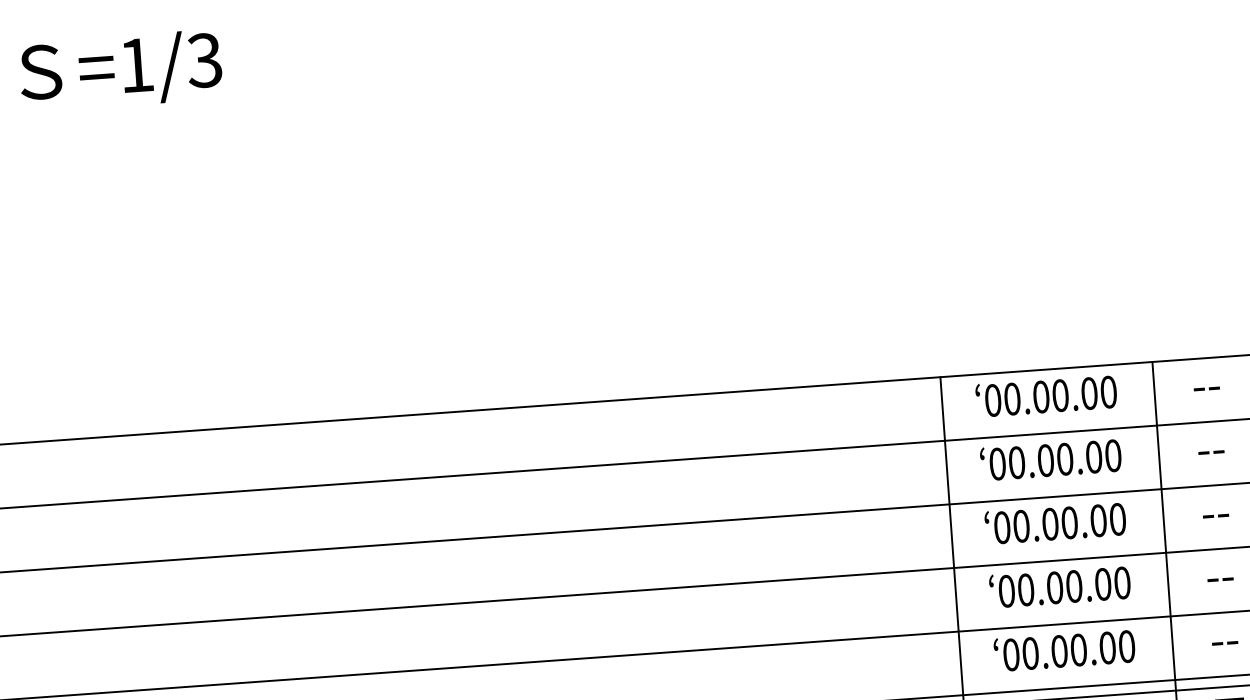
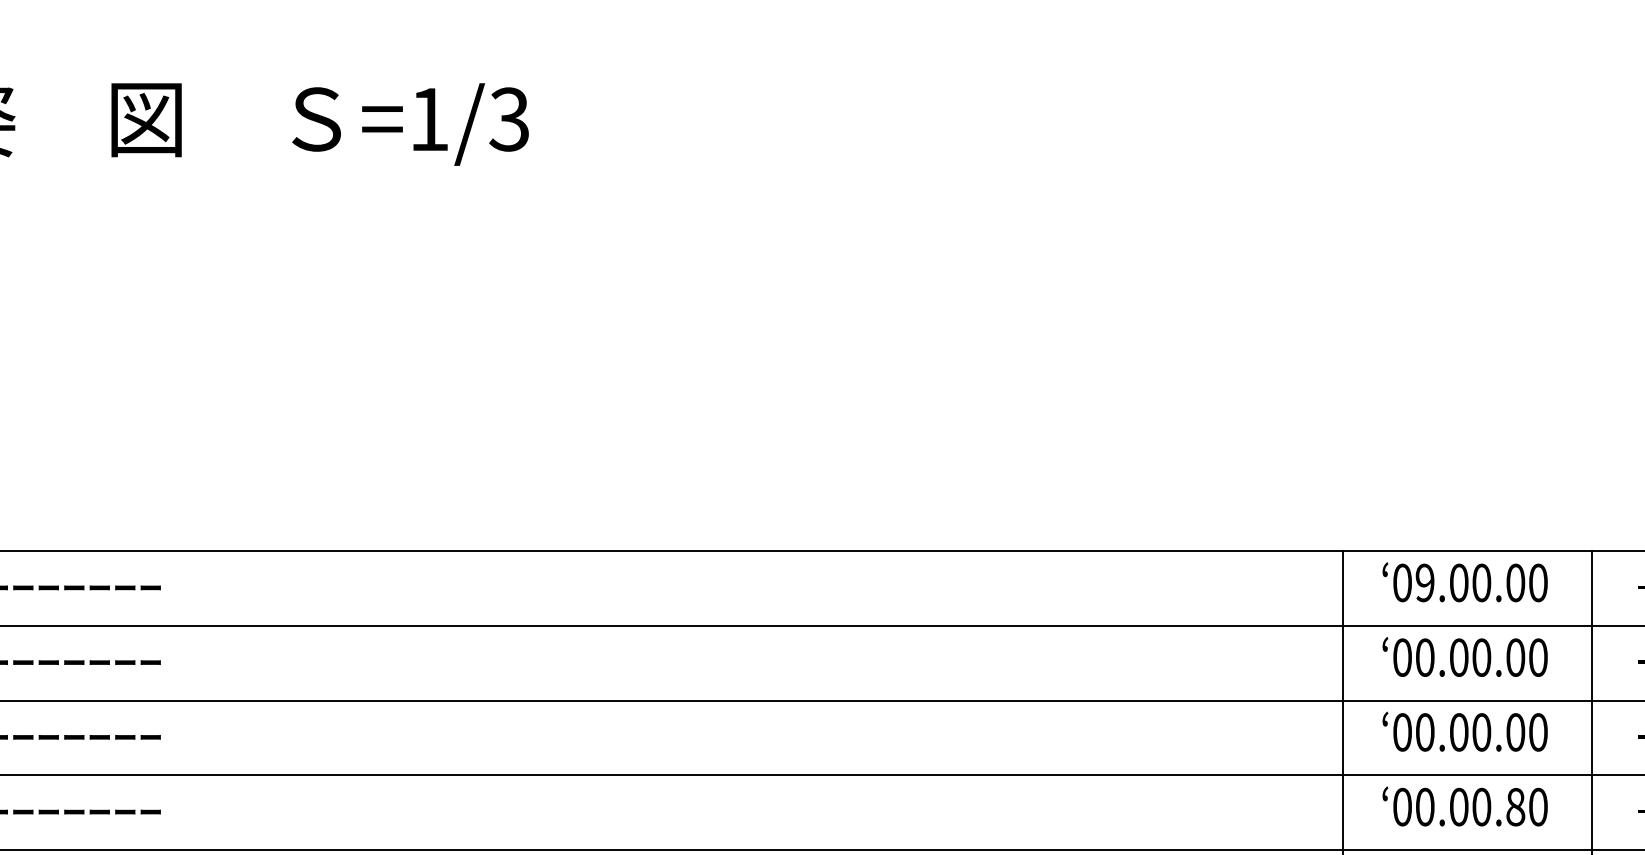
text: (1011, 398) -> (1424, 582), 00.00.00 -> 09.00.00
text: (1102, 583) -> (1515, 806), 00.00.00 -> 00.00.80

